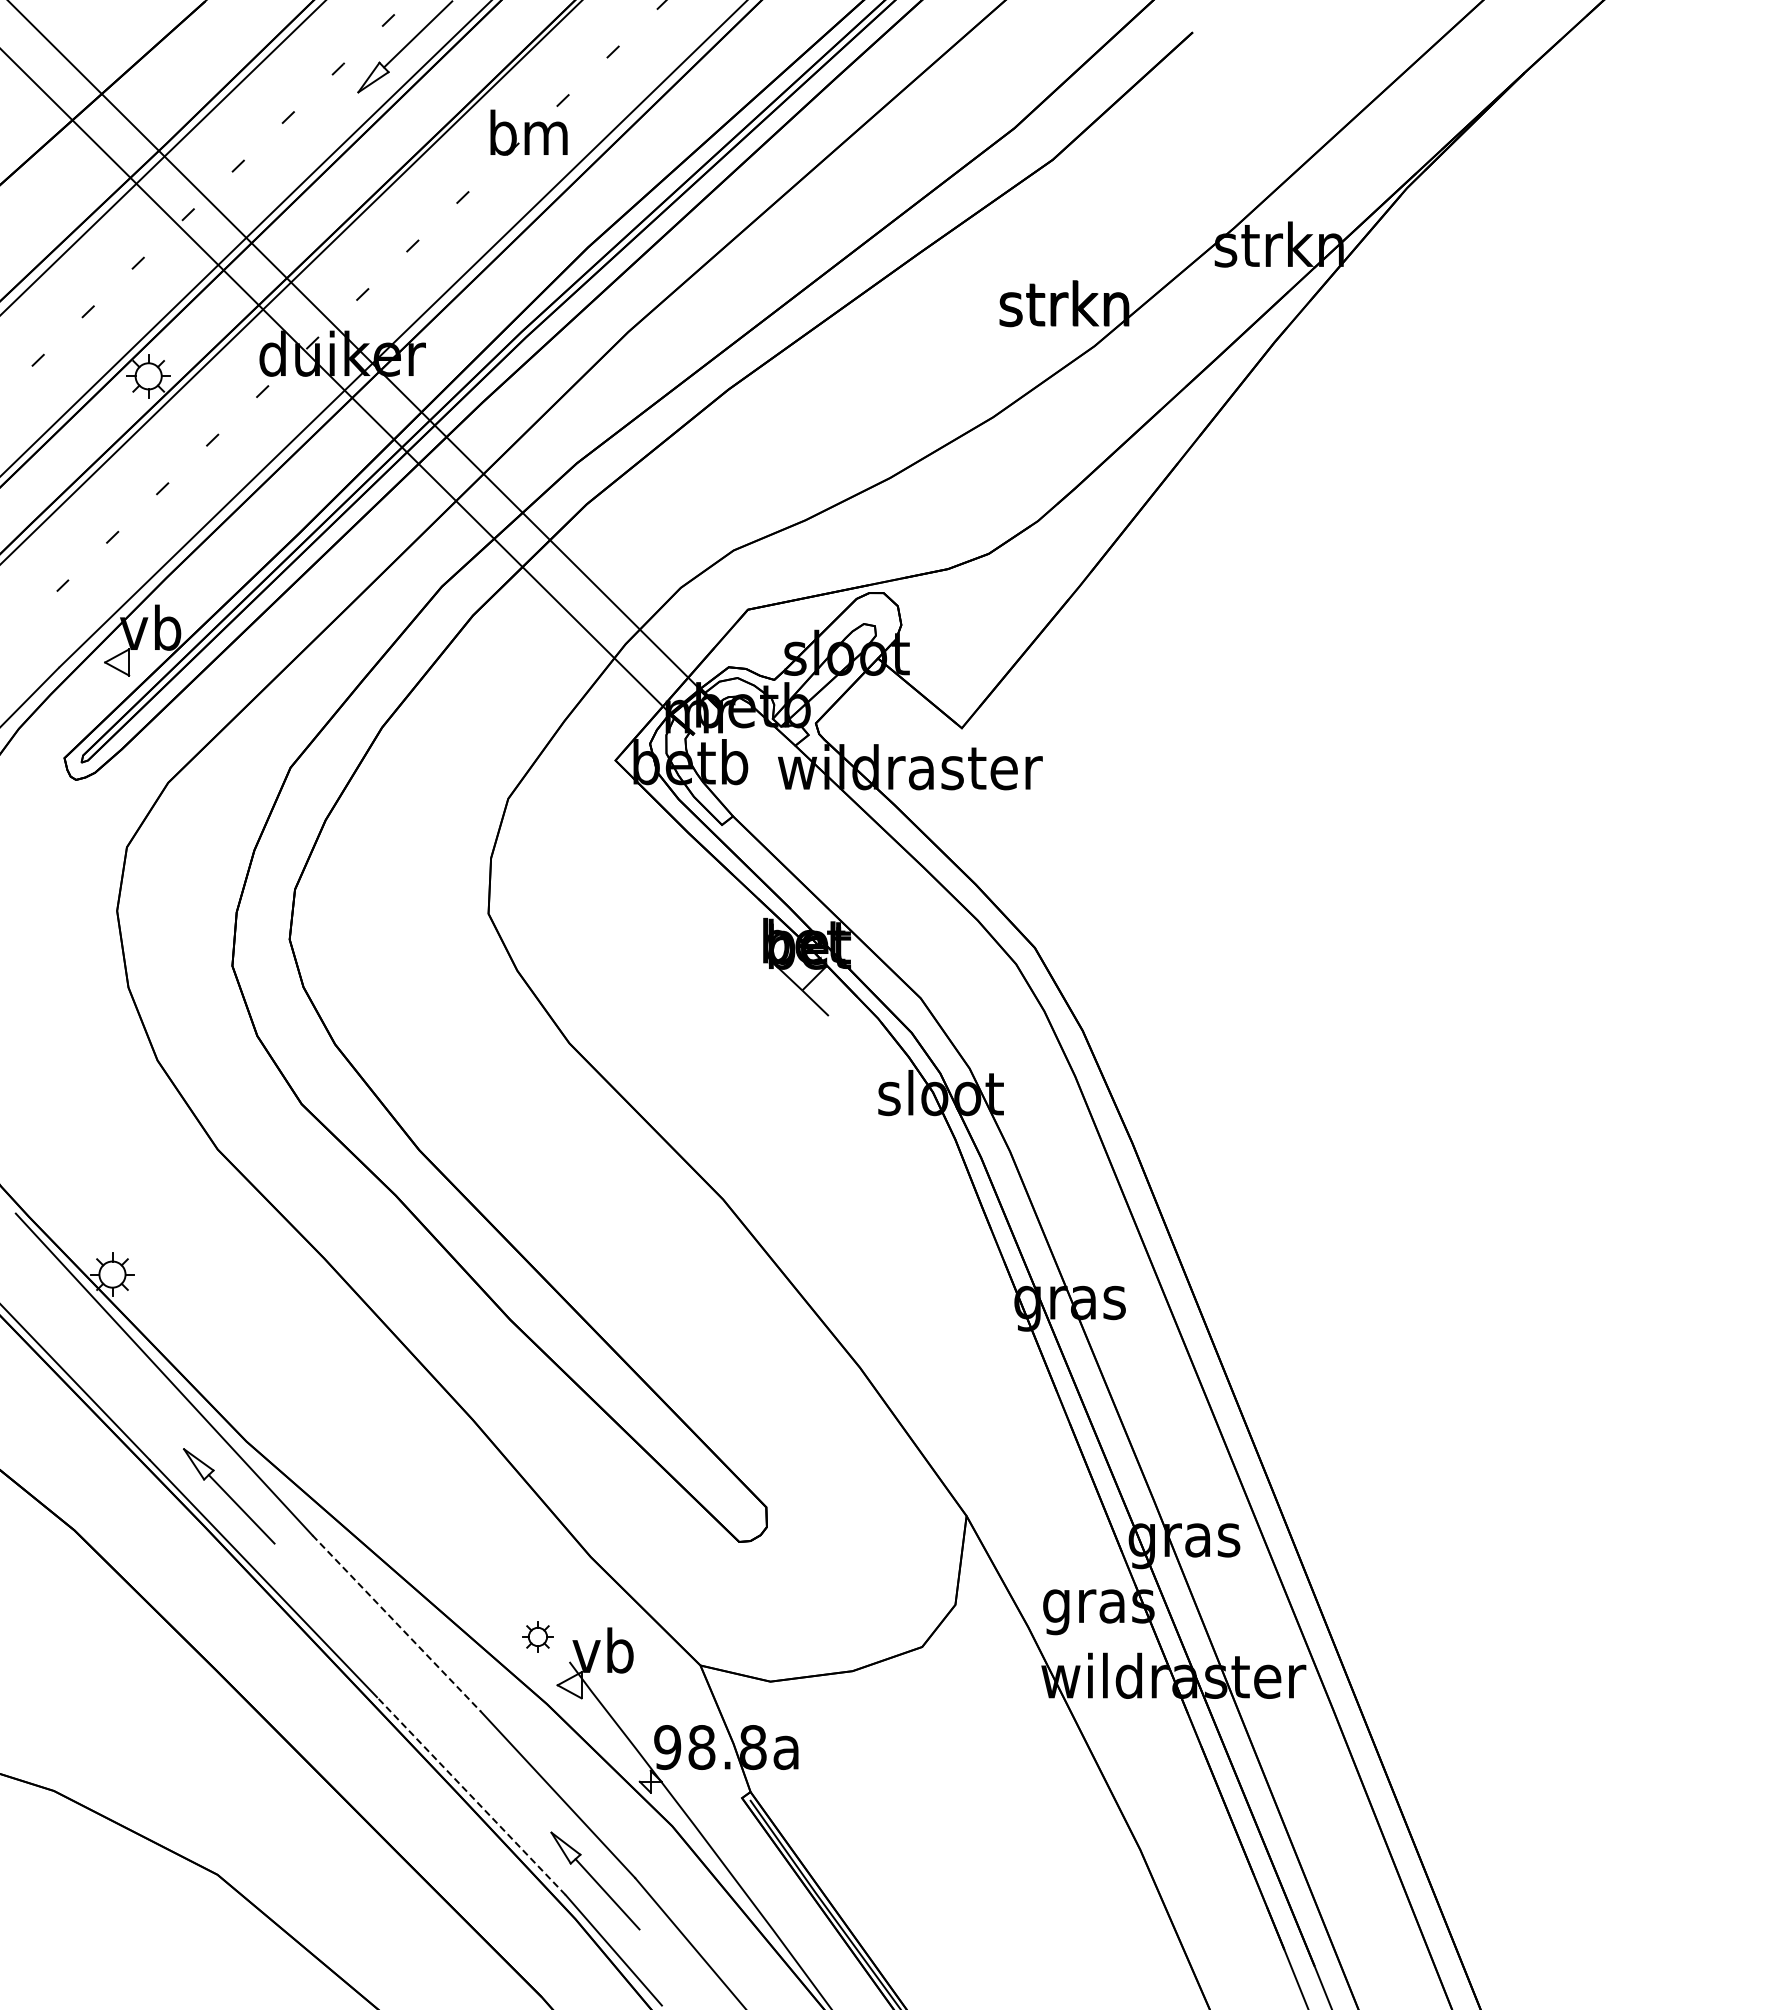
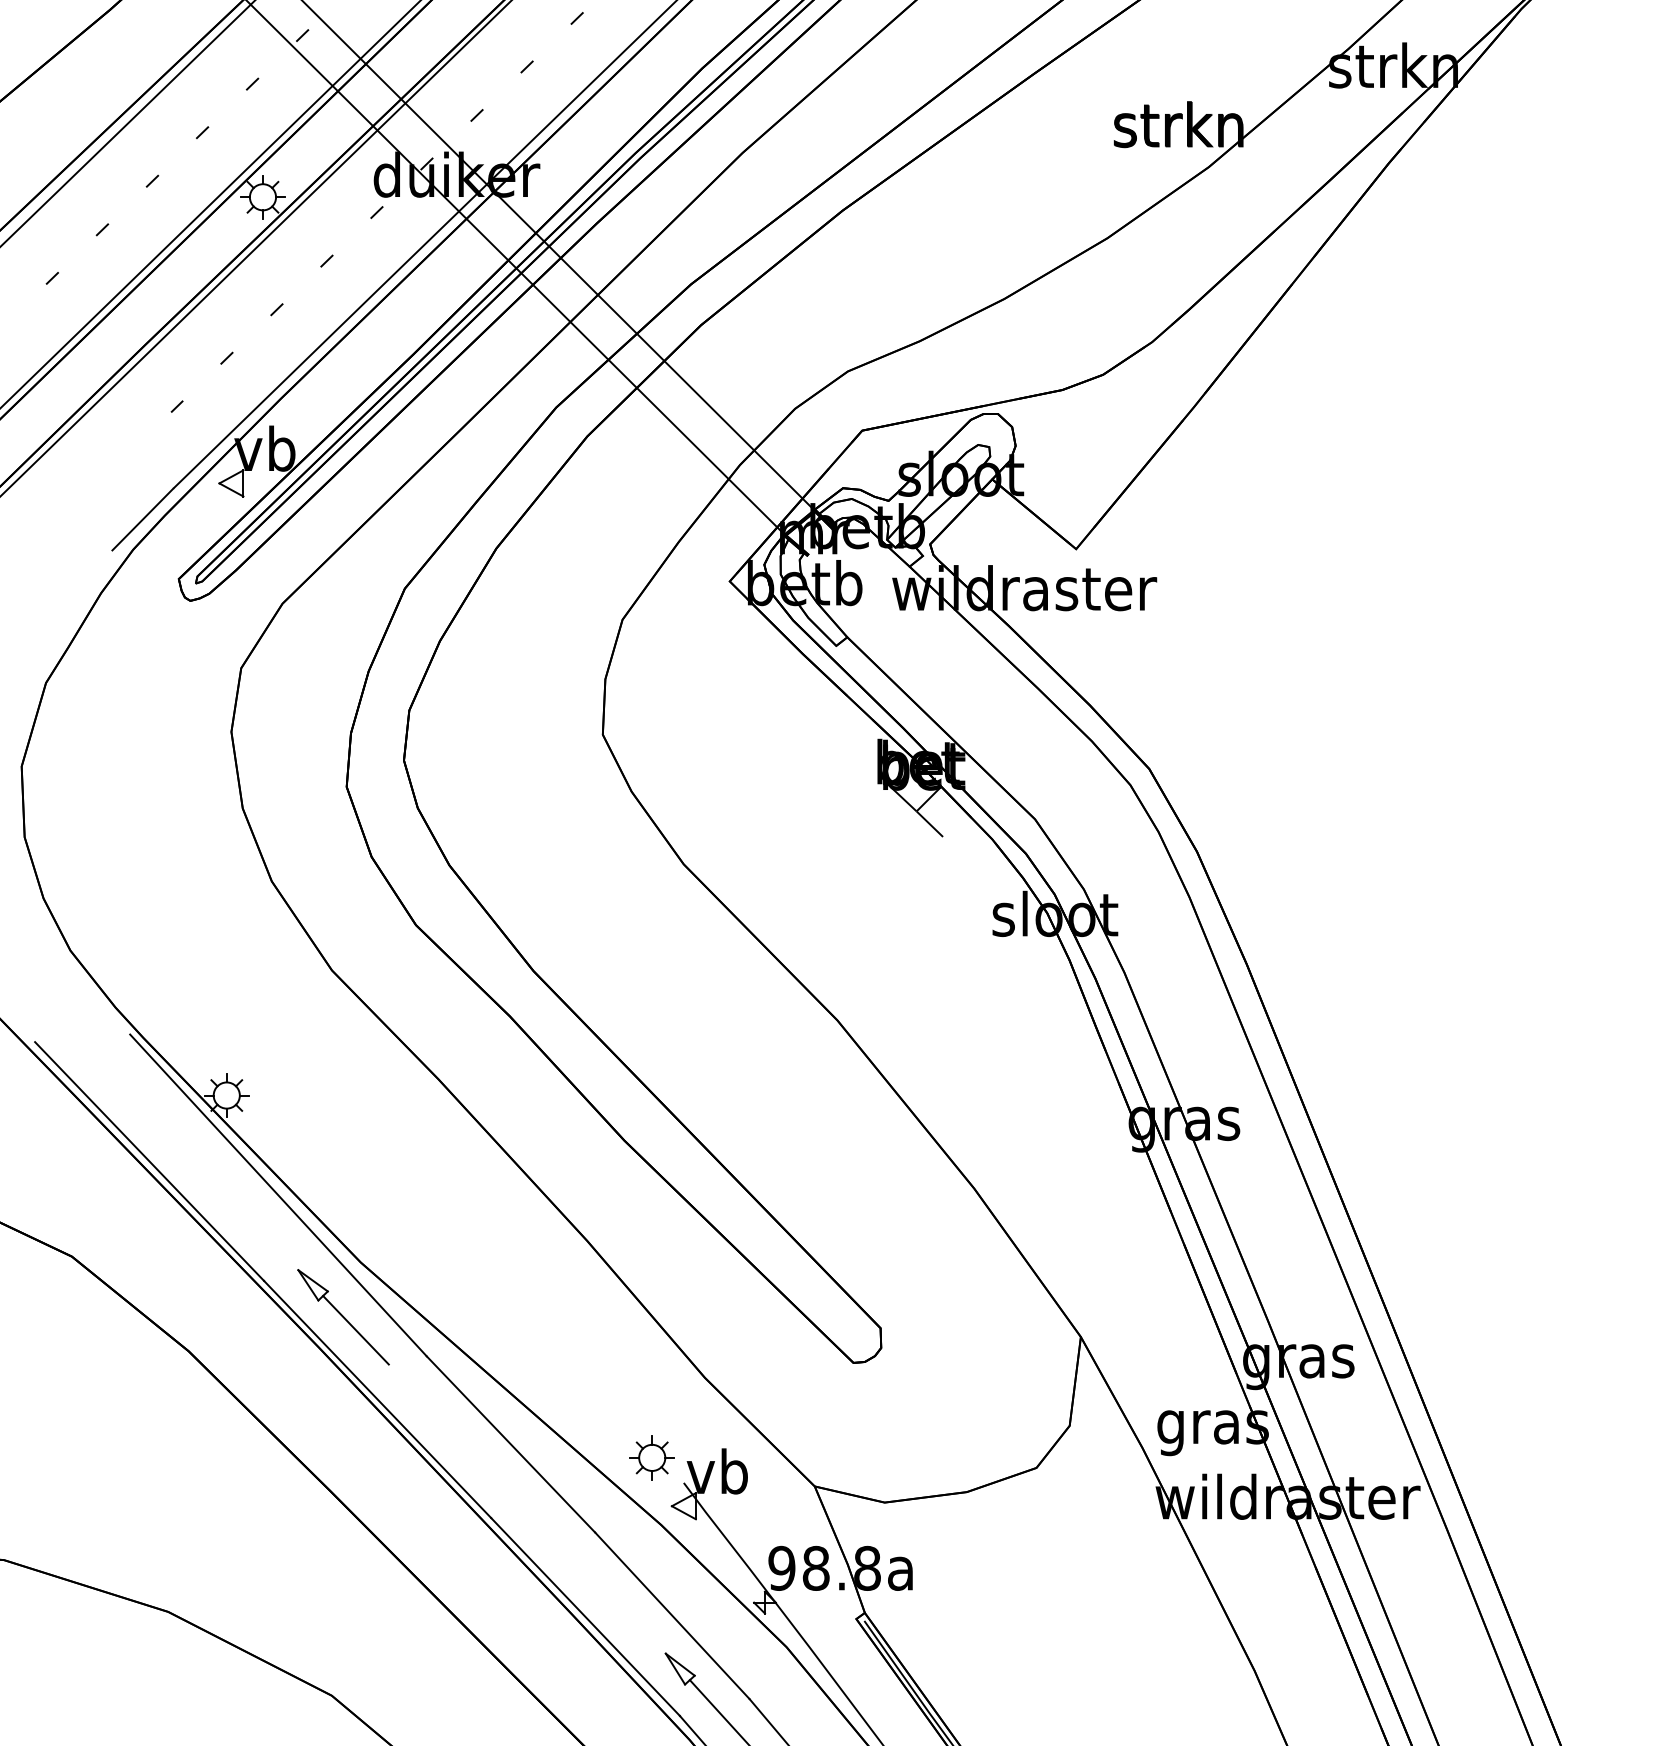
line: (396, 1623) -> (510, 1444), dashed -> solid
part: (537, 1636) -> (651, 1457), size x1.43
line: (471, 1796) -> (585, 1617), dashed -> solid

